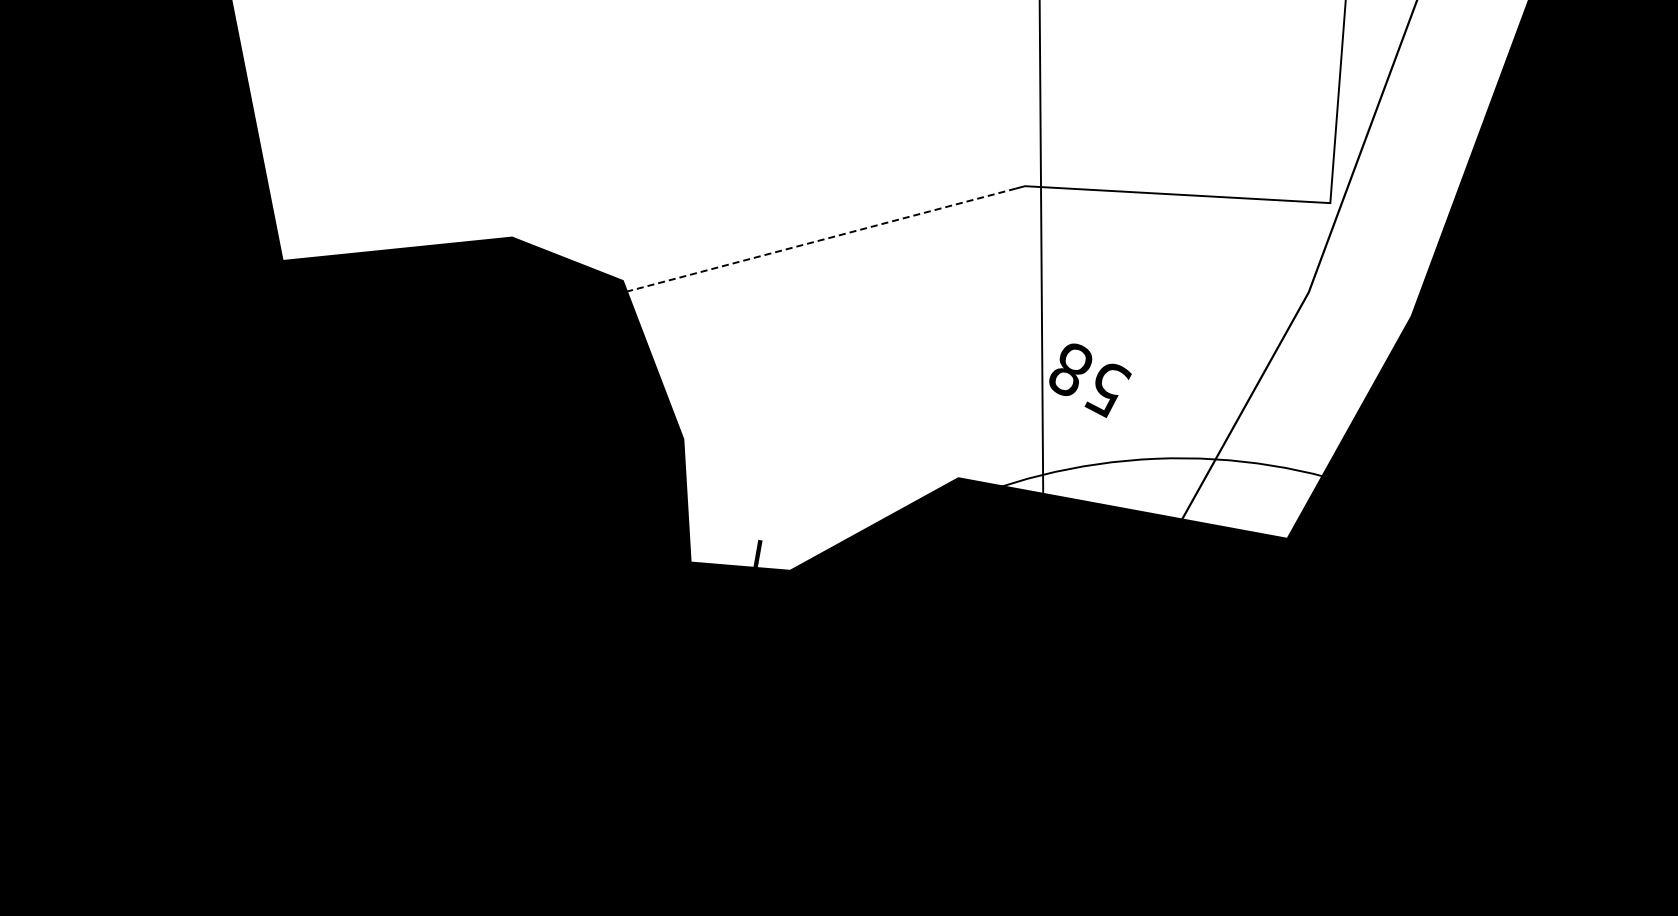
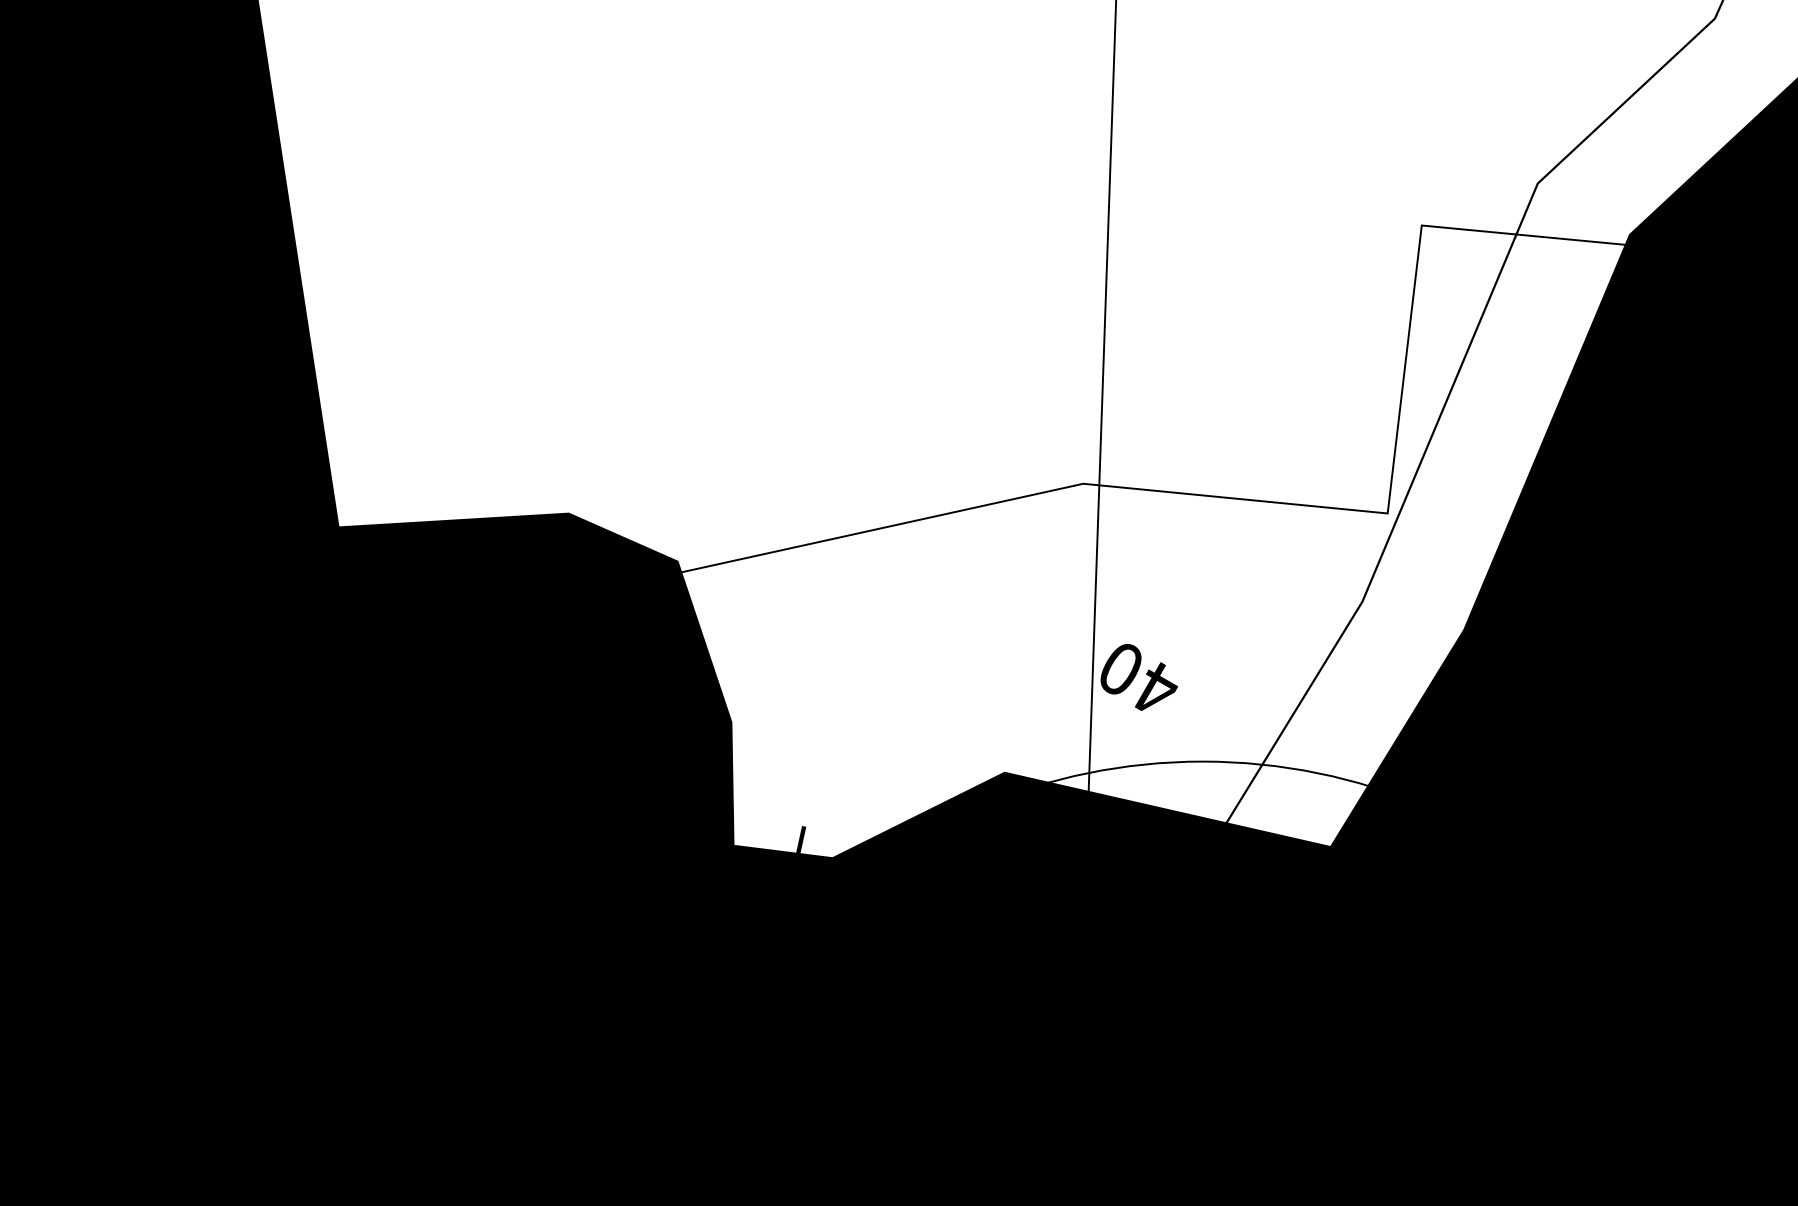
line: (811, 242) -> (867, 531), dashed -> solid
text: (1090, 380) -> (1140, 680), 58 -> 40

